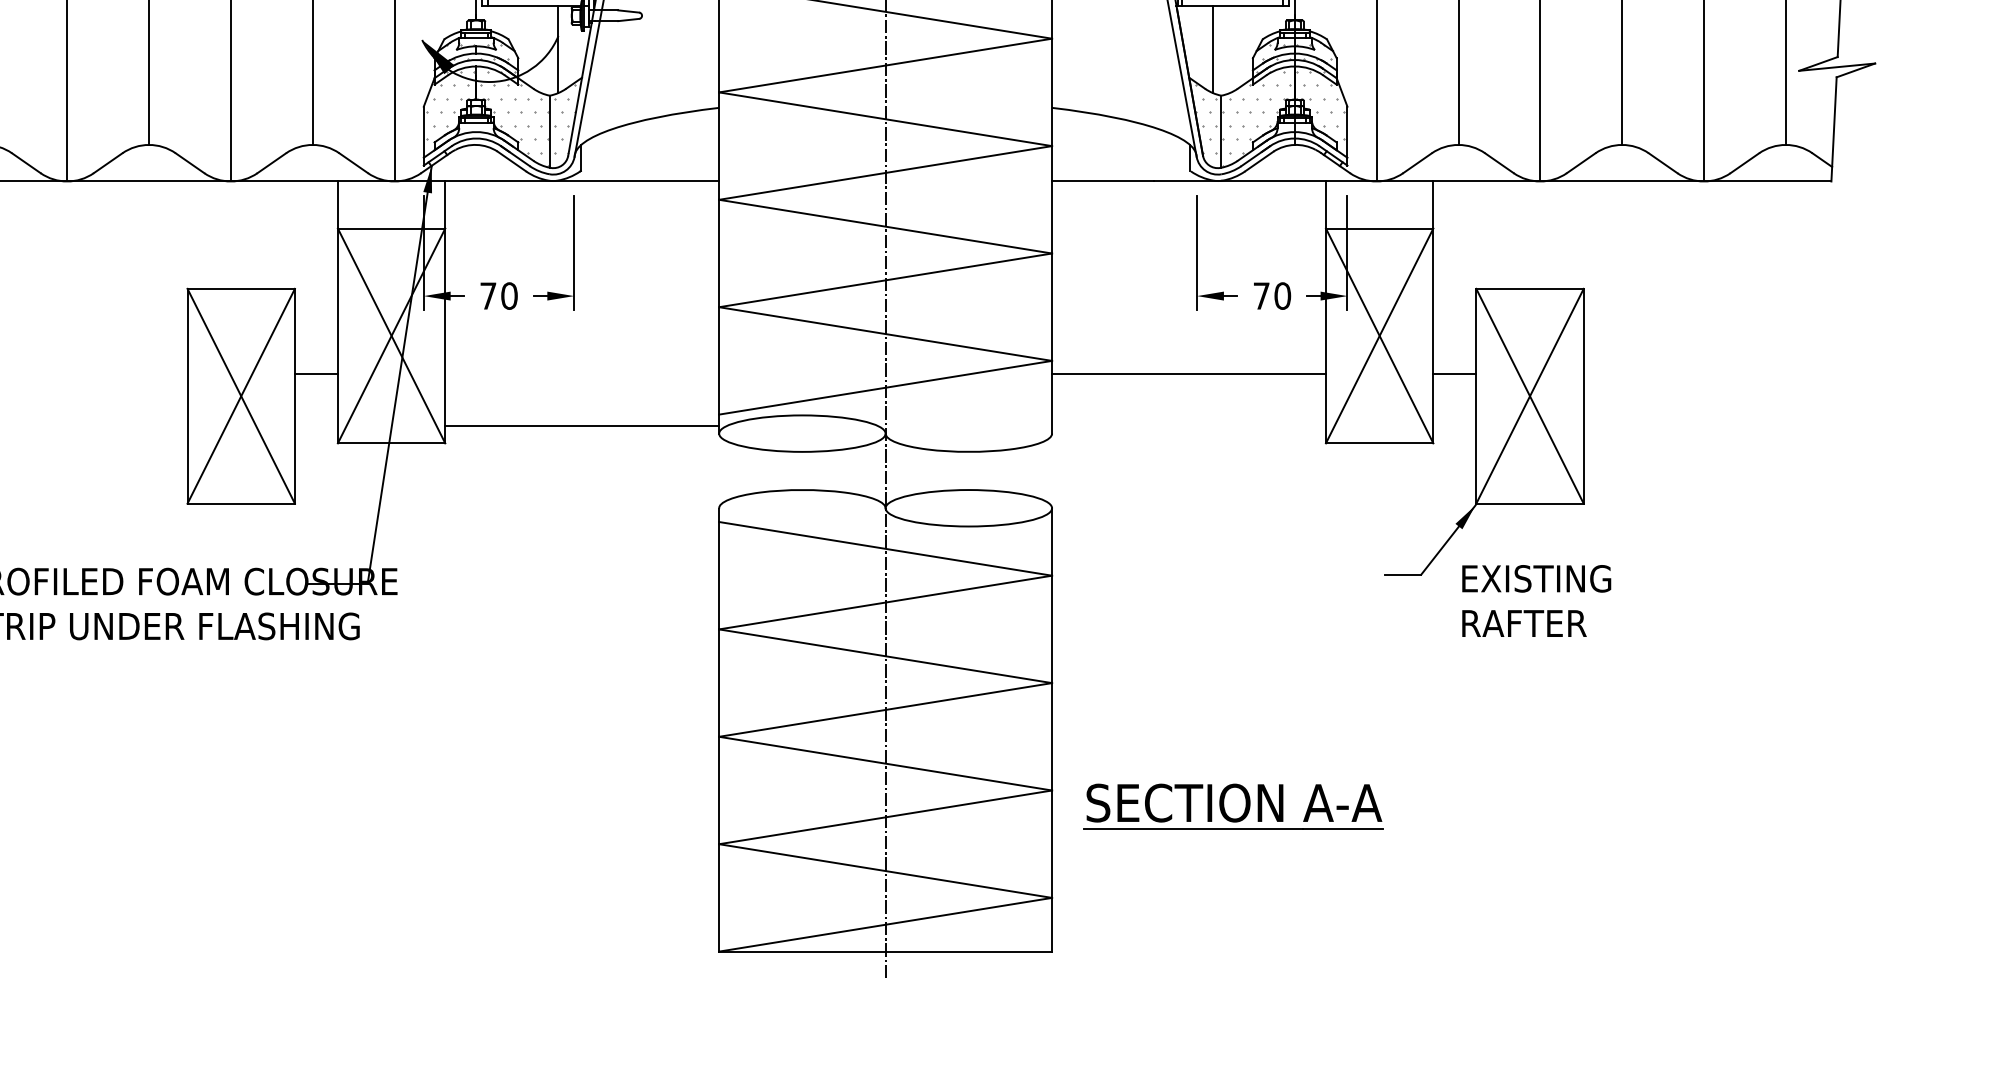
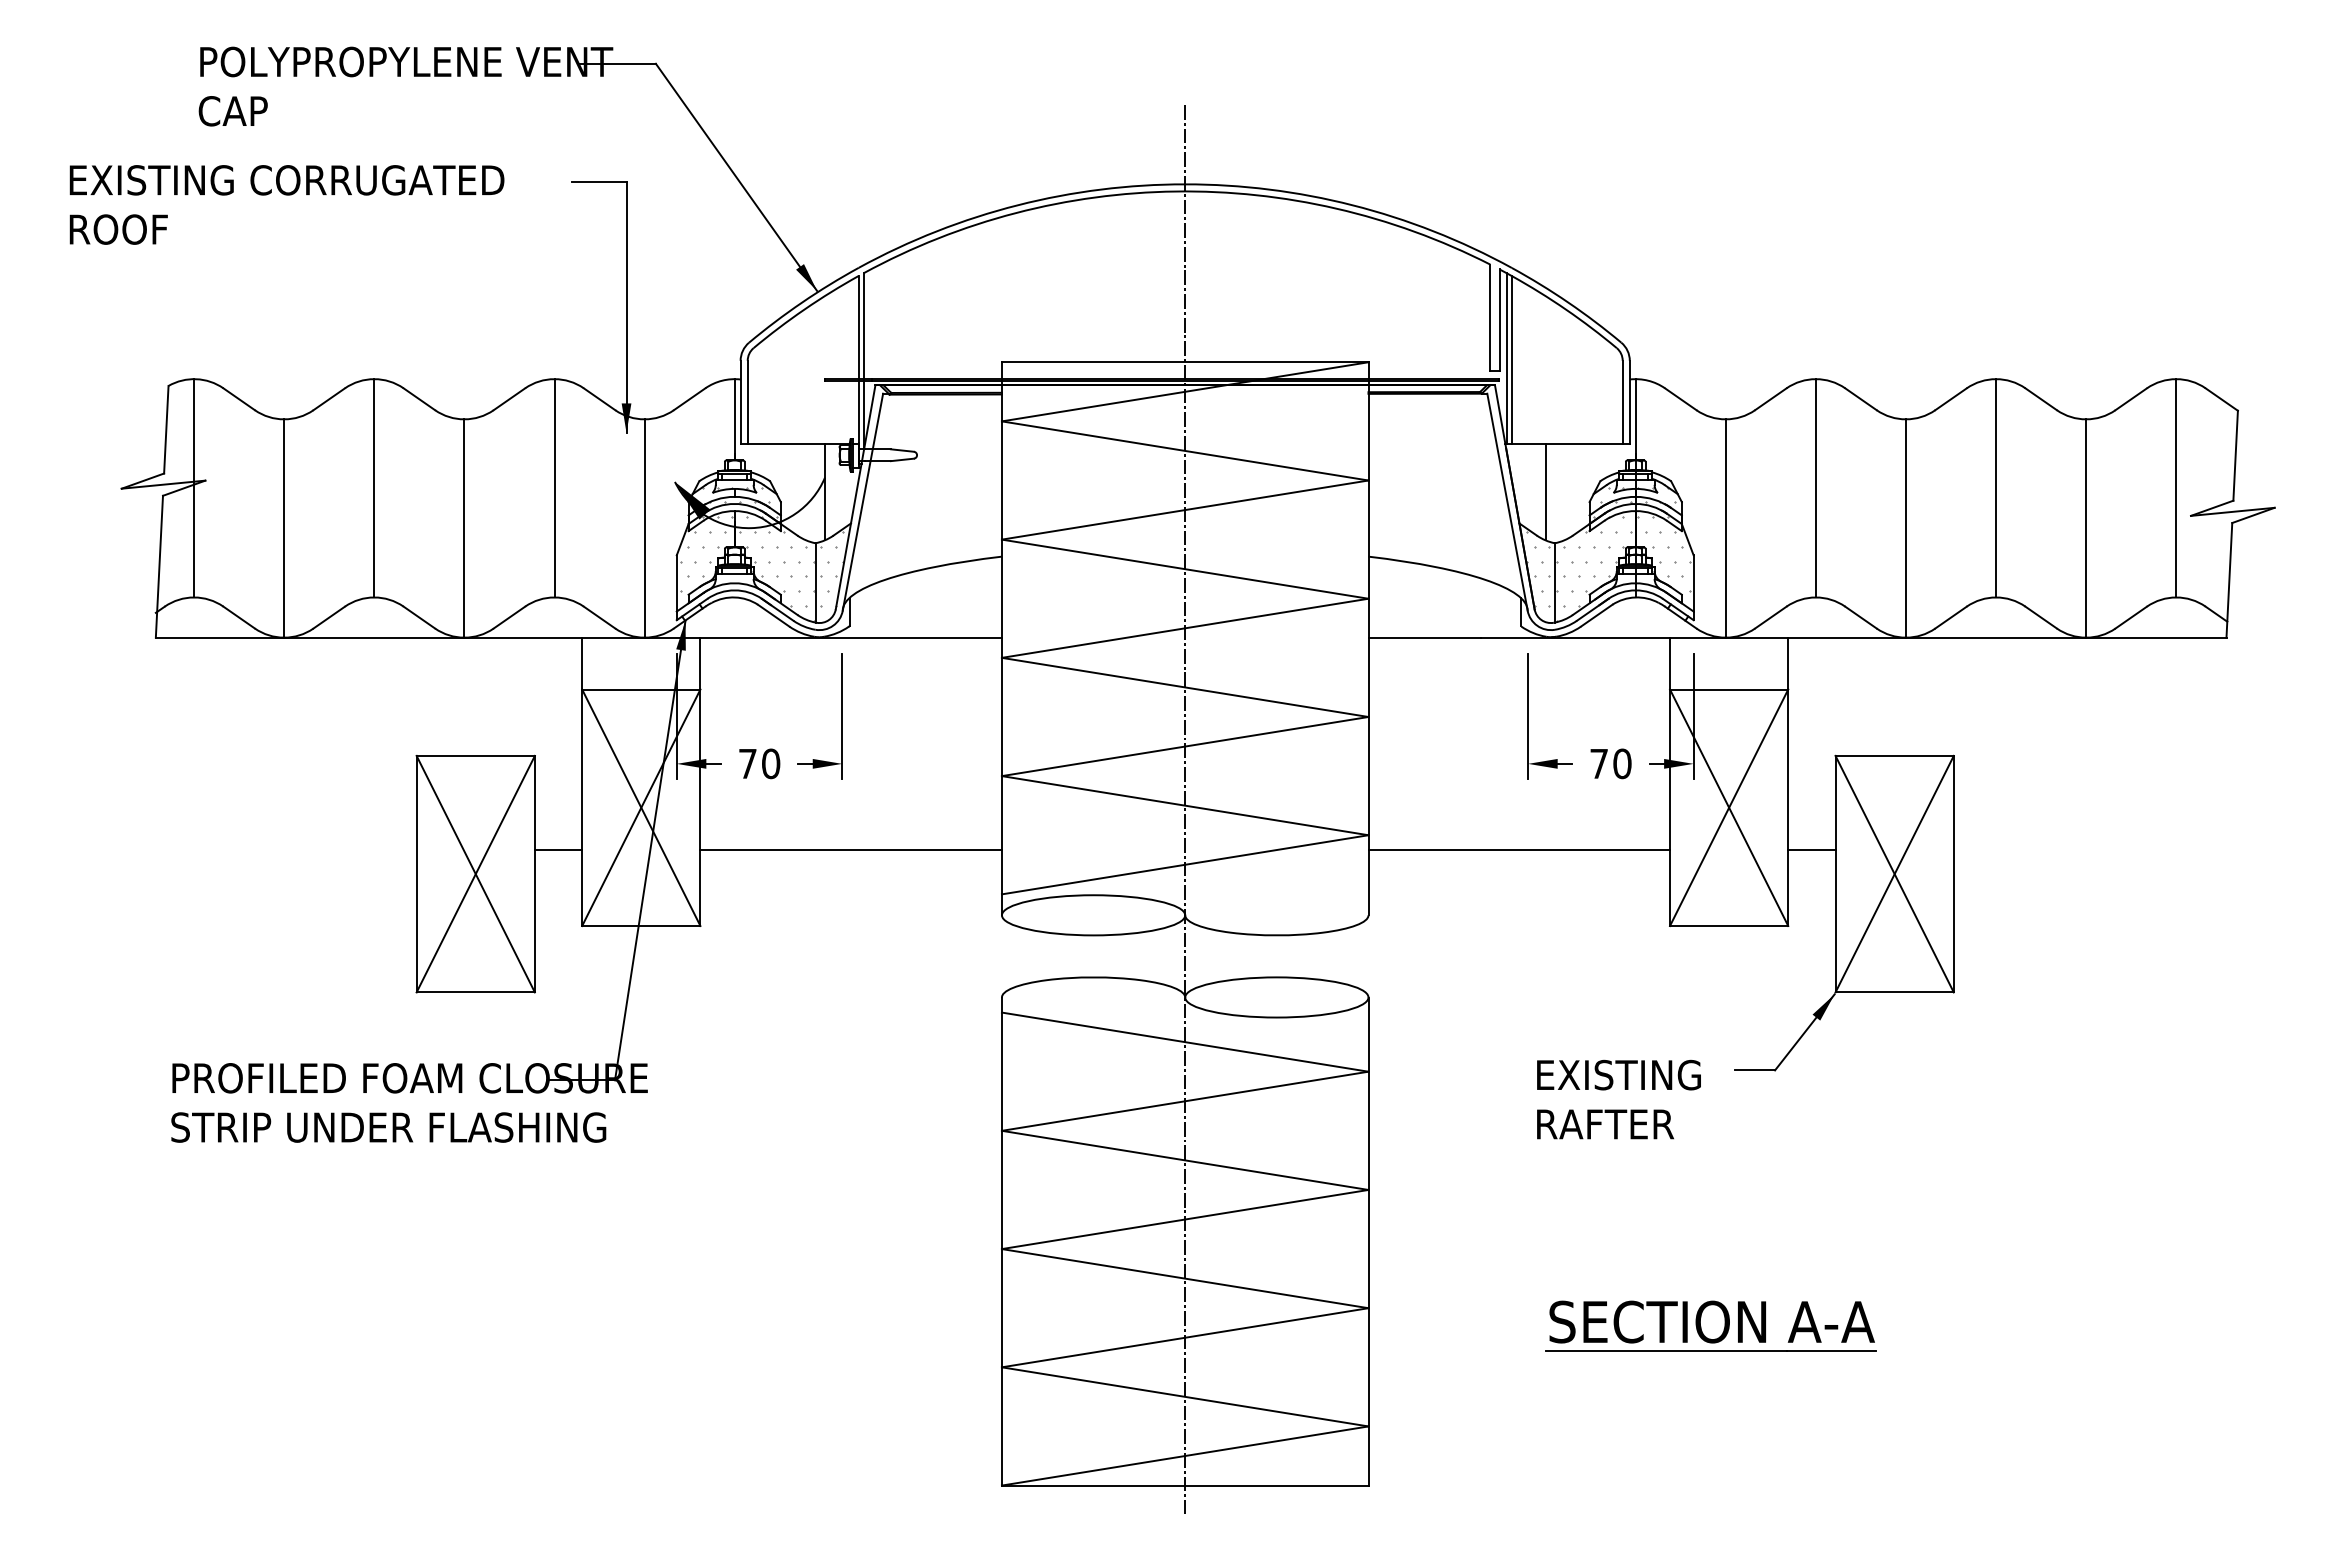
line: (581, 426) -> (850, 850), moved
text: (1536, 600) -> (1618, 1099), moved
part: (1232, 806) -> (1710, 1325), moved

